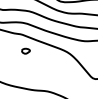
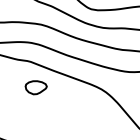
part: (25, 51) -> (35, 88), size x1.67

